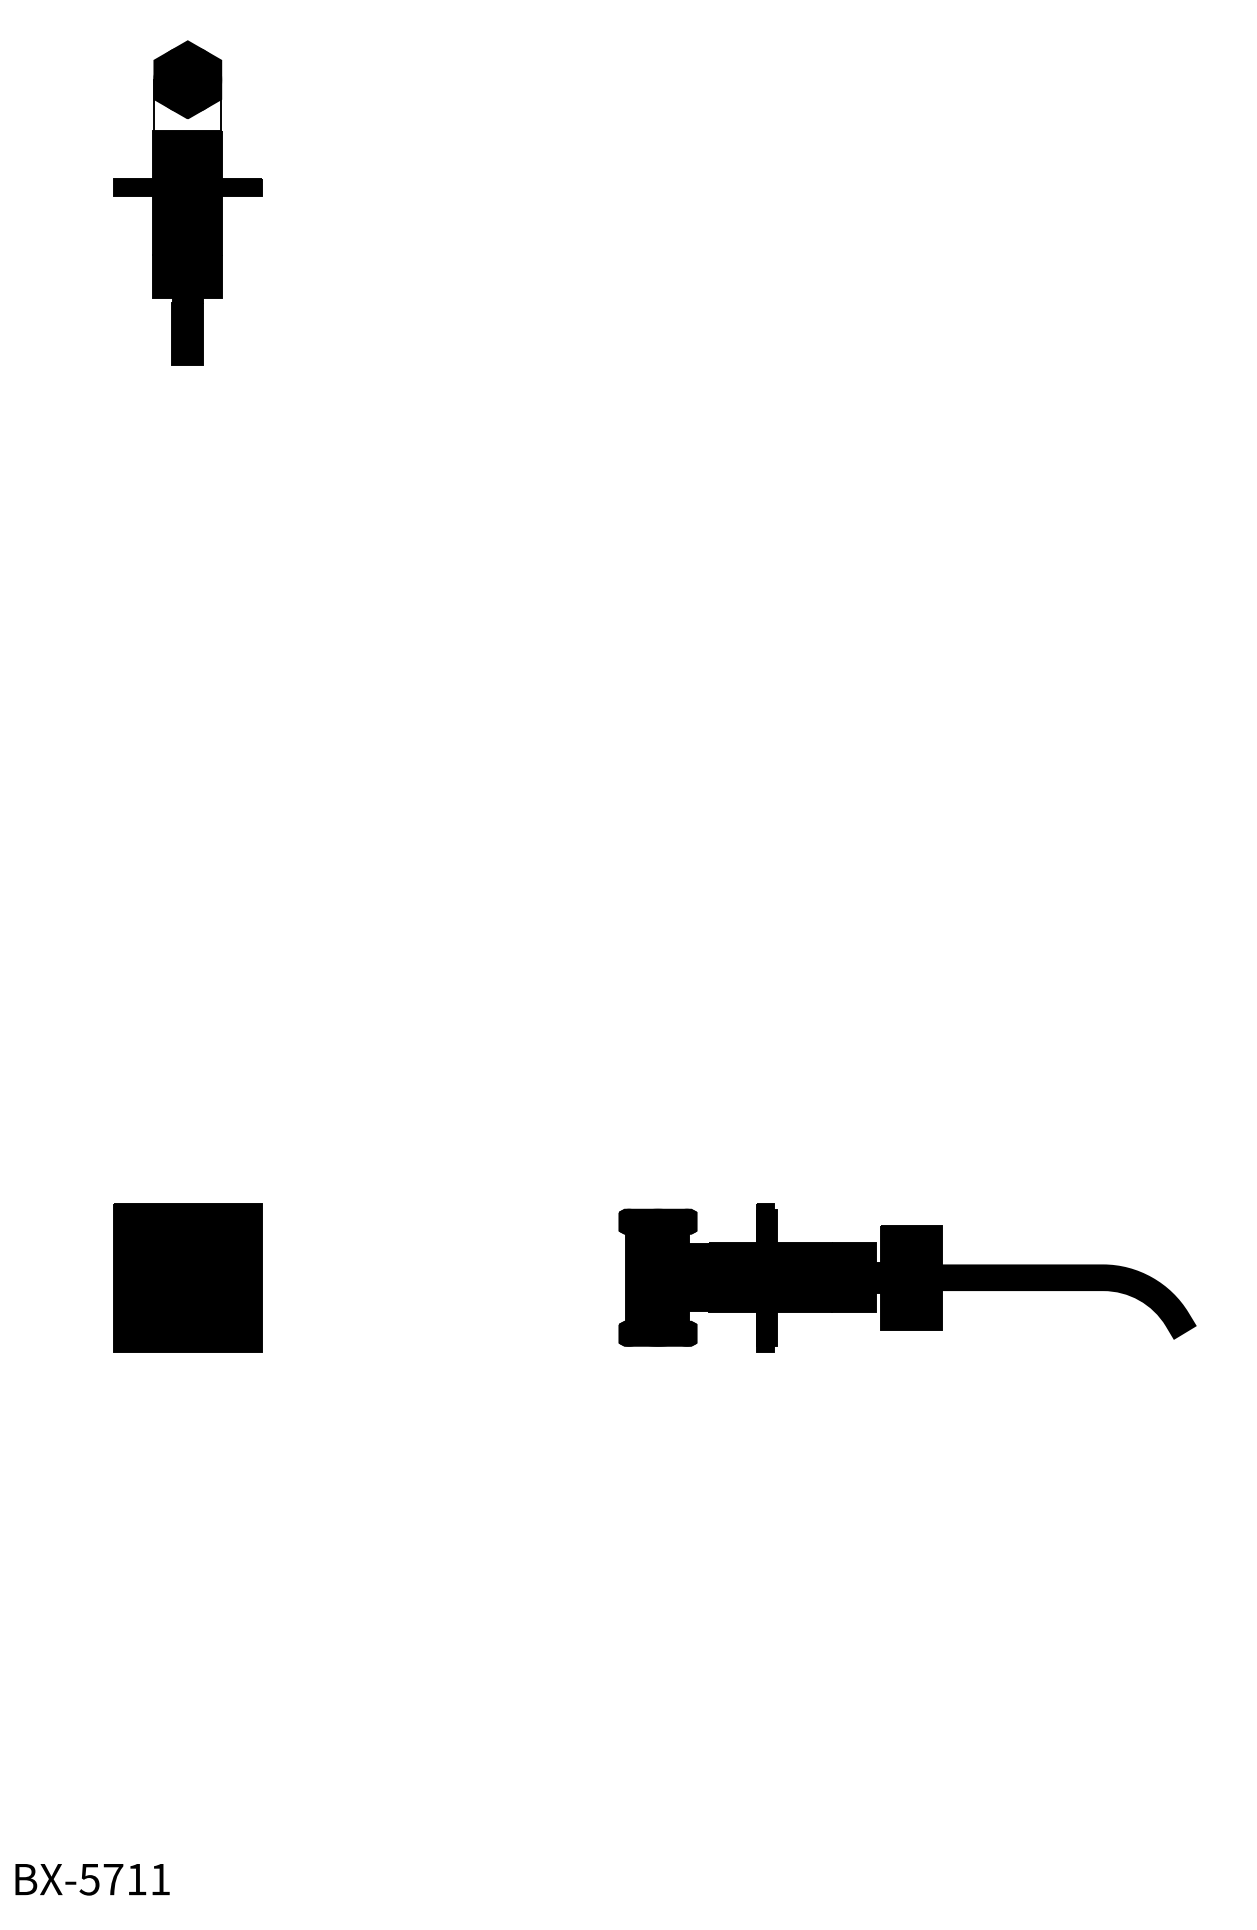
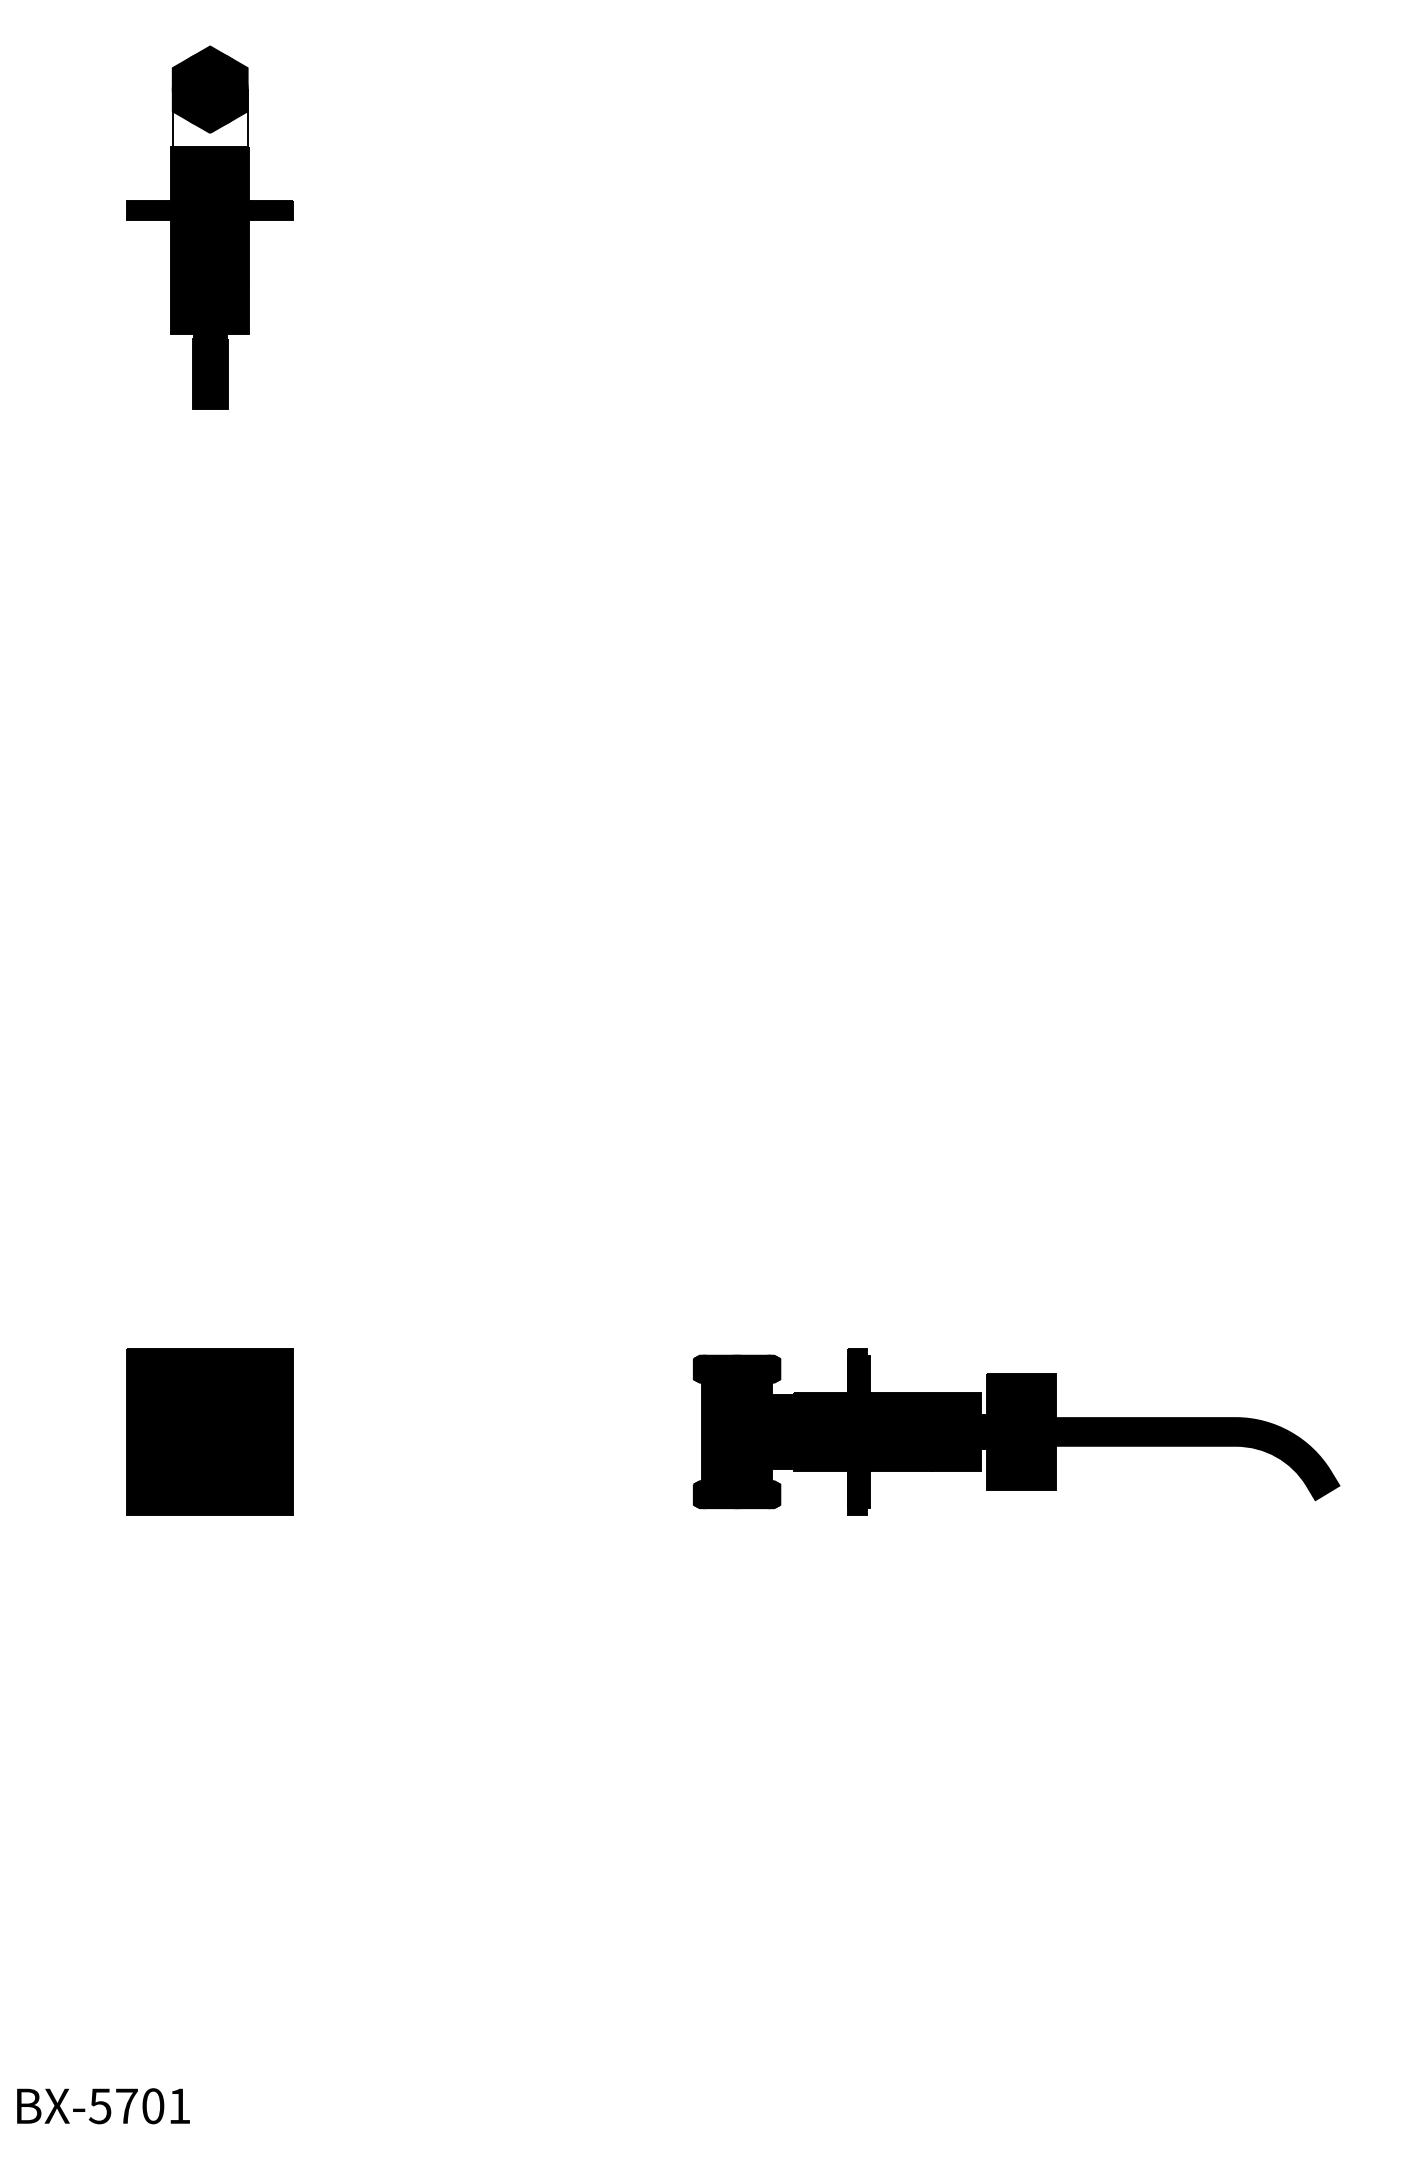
text: (136, 1879) -> (152, 2106), BX-5711 -> BX-5701

